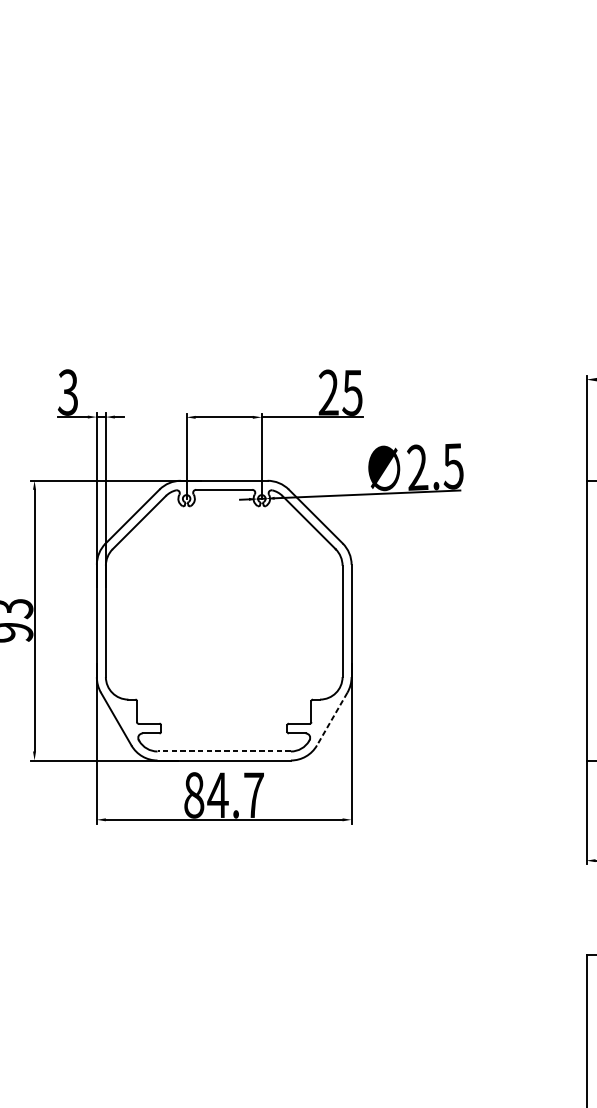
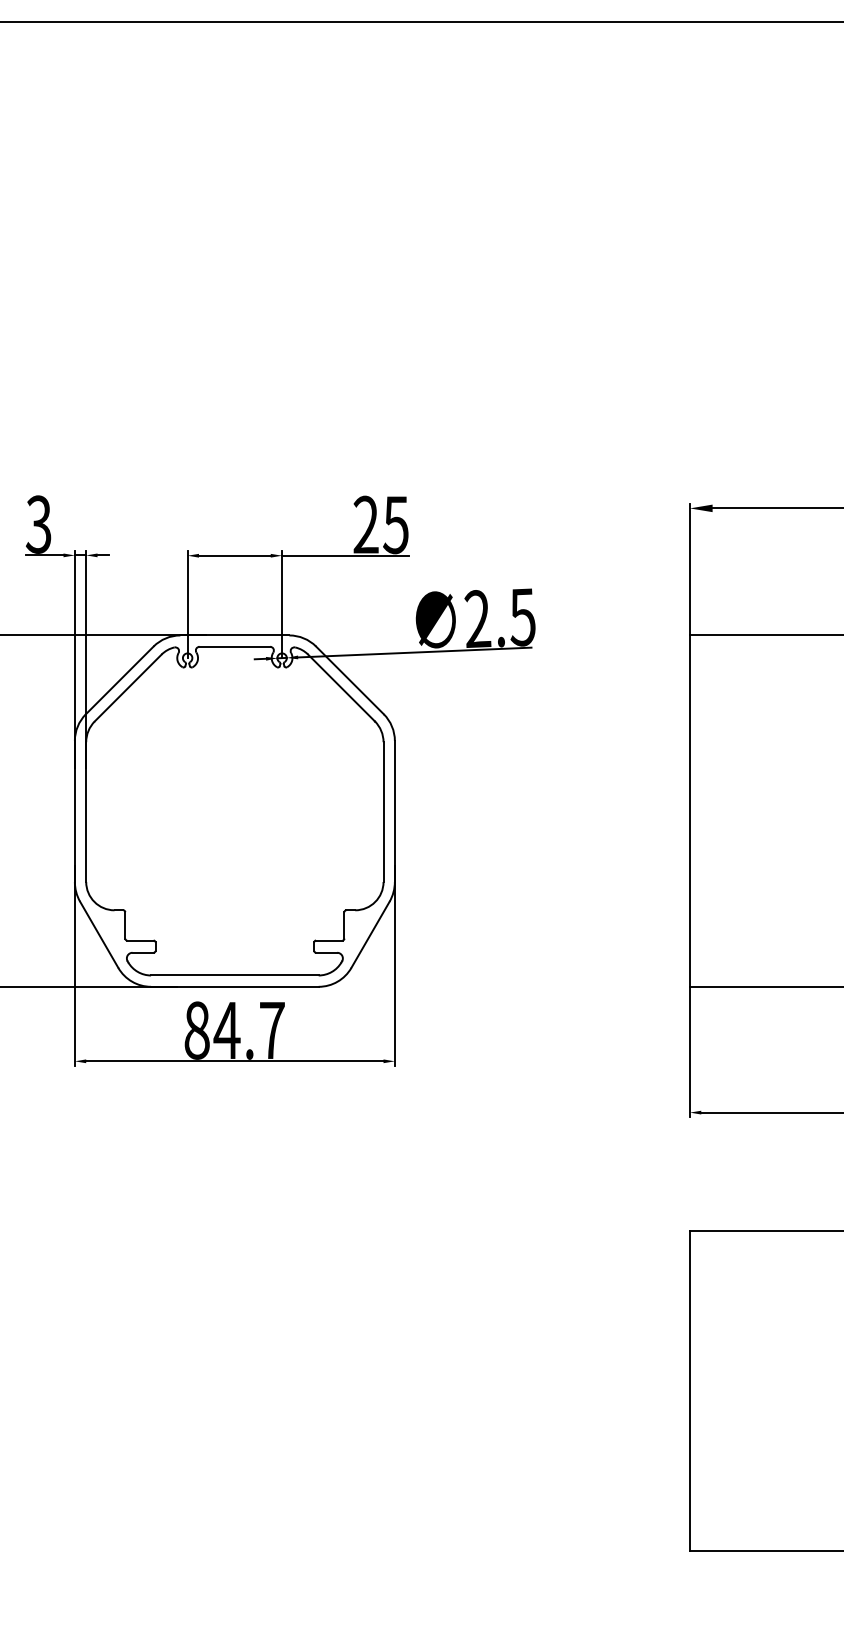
line: (332, 719) -> (370, 935), dashed -> solid
line: (223, 751) -> (234, 975), dashed -> solid

